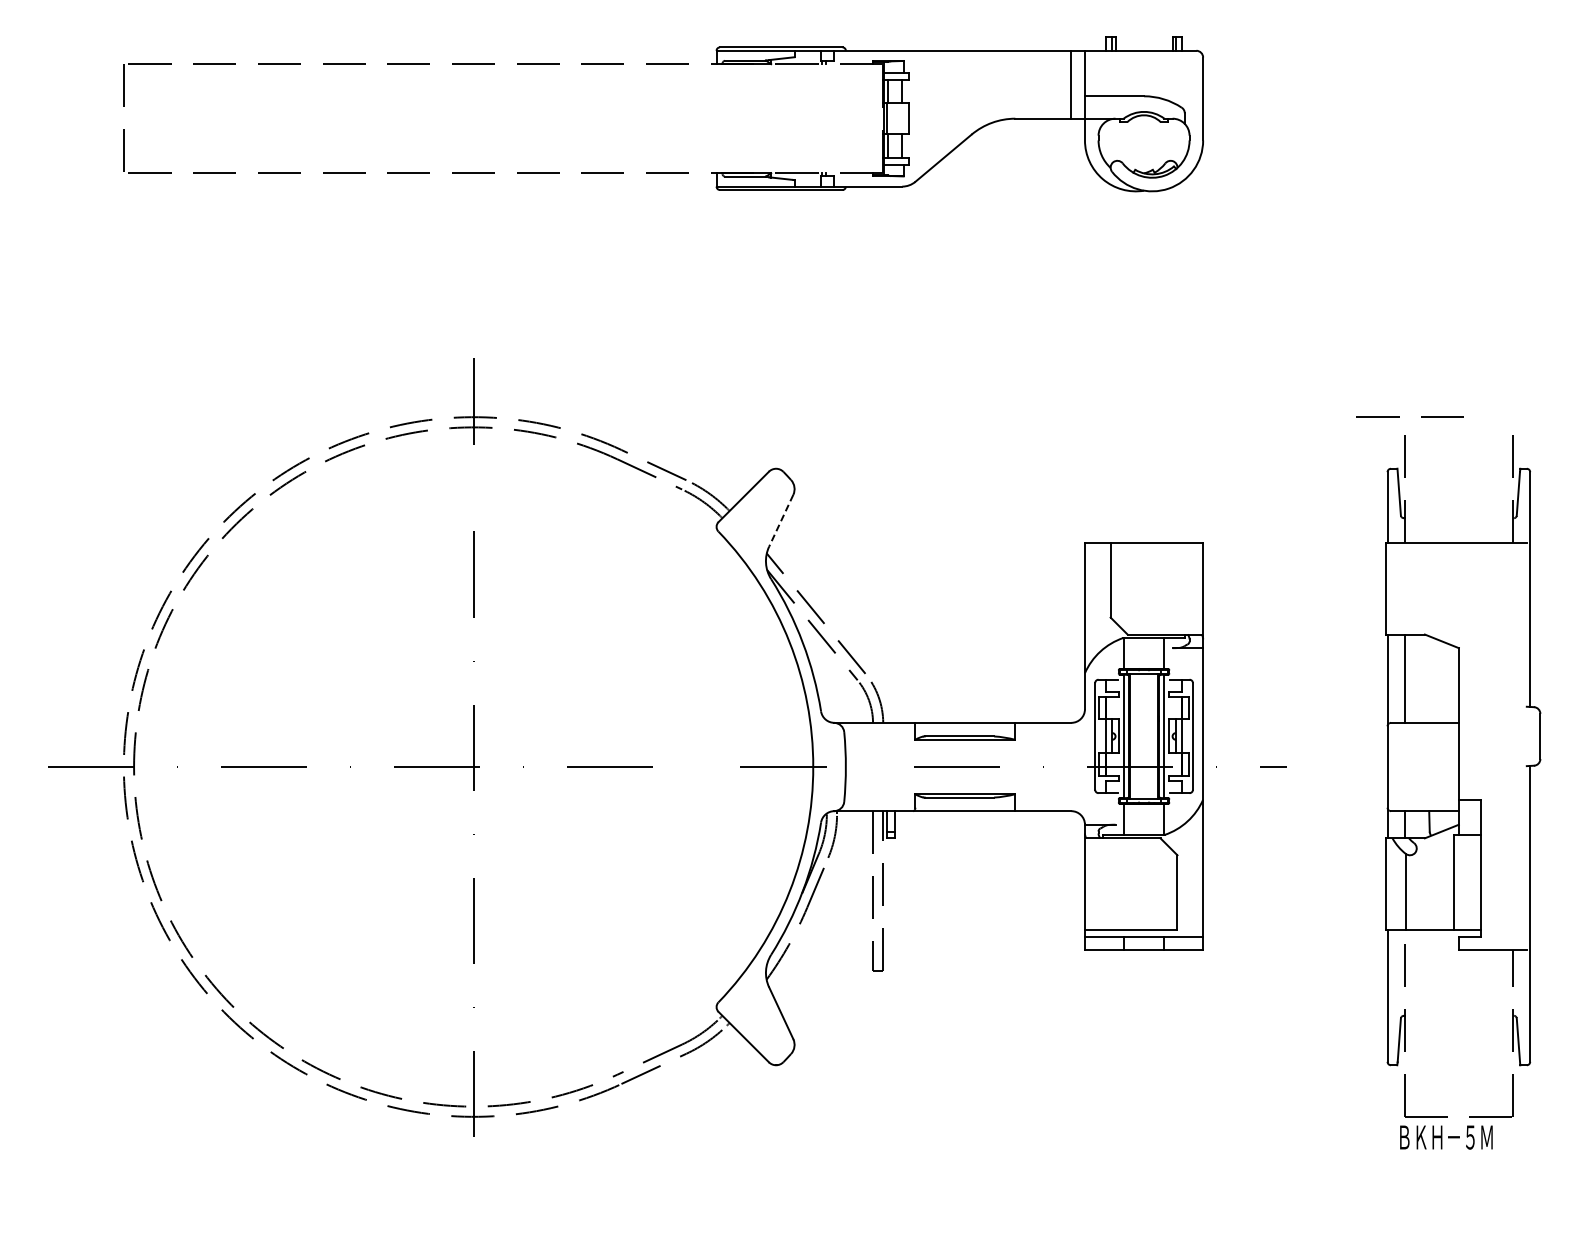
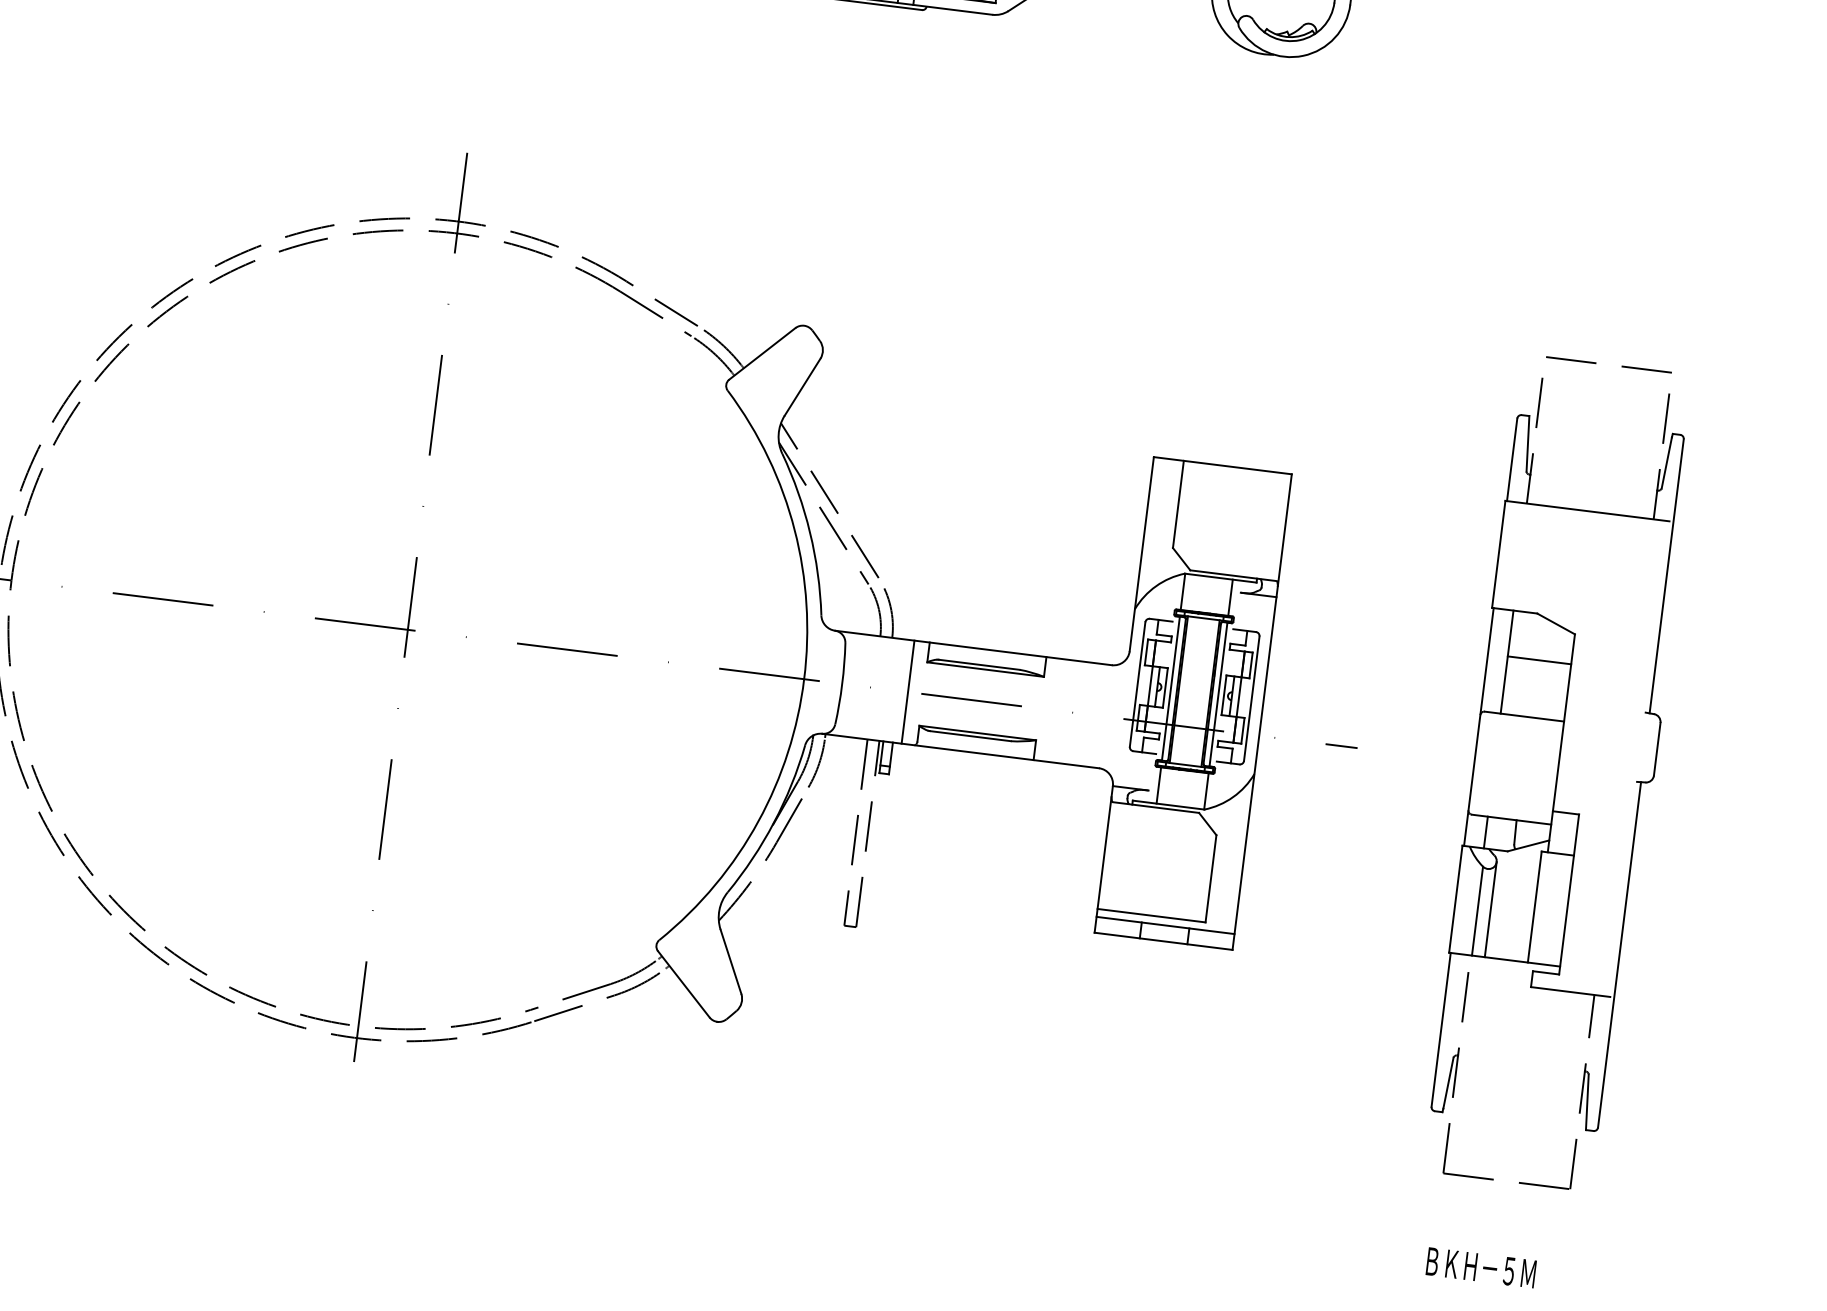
line: (1399, 416) -> (1596, 362), moved
line: (781, 520) -> (802, 386), dashed -> solid
line: (1431, 673) -> (1539, 659), added
line: (902, 766) -> (908, 691), added
line: (1416, 889) -> (1490, 909), added
text: (1446, 1137) -> (1481, 1267), moved

